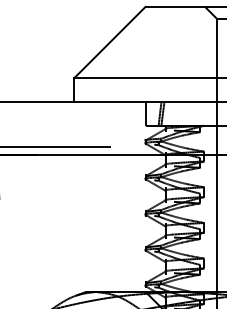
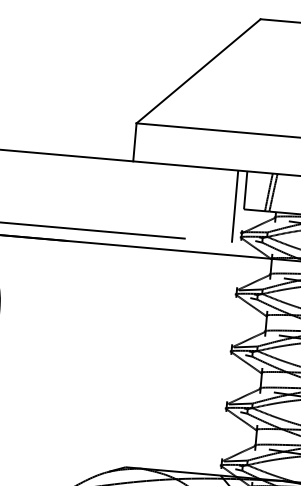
line: (139, 123) -> (234, 205), added

